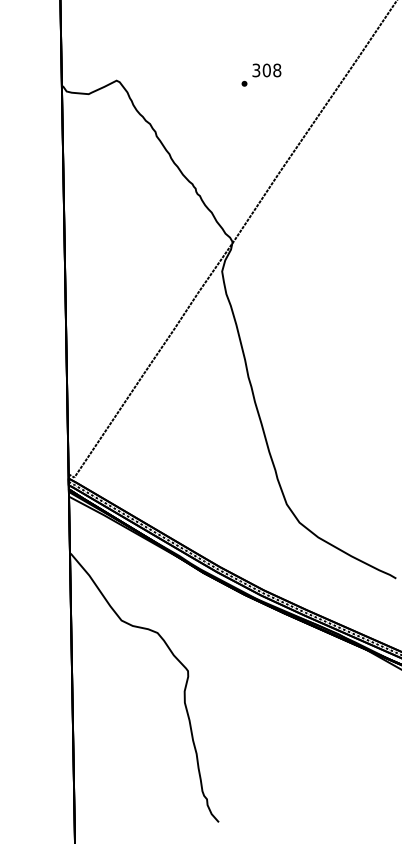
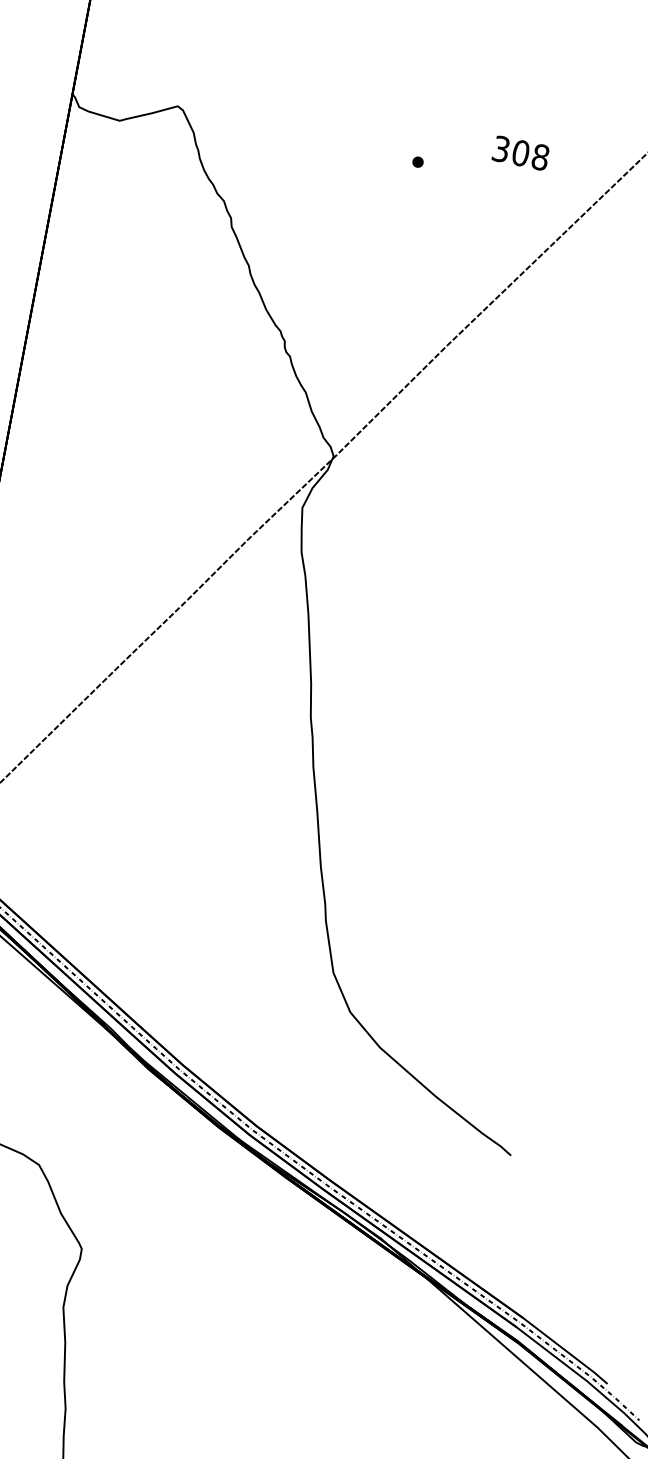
text: (266, 70) -> (520, 153), moved

